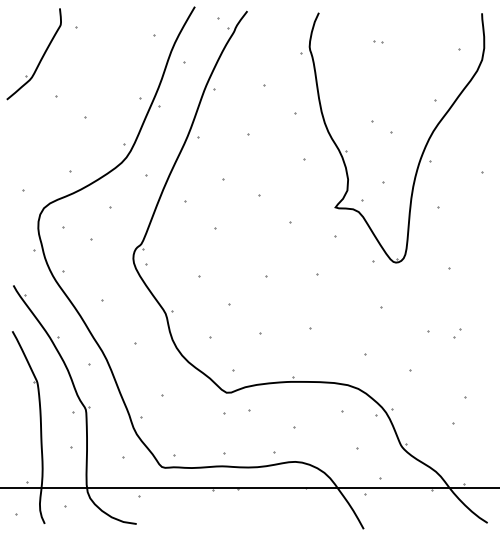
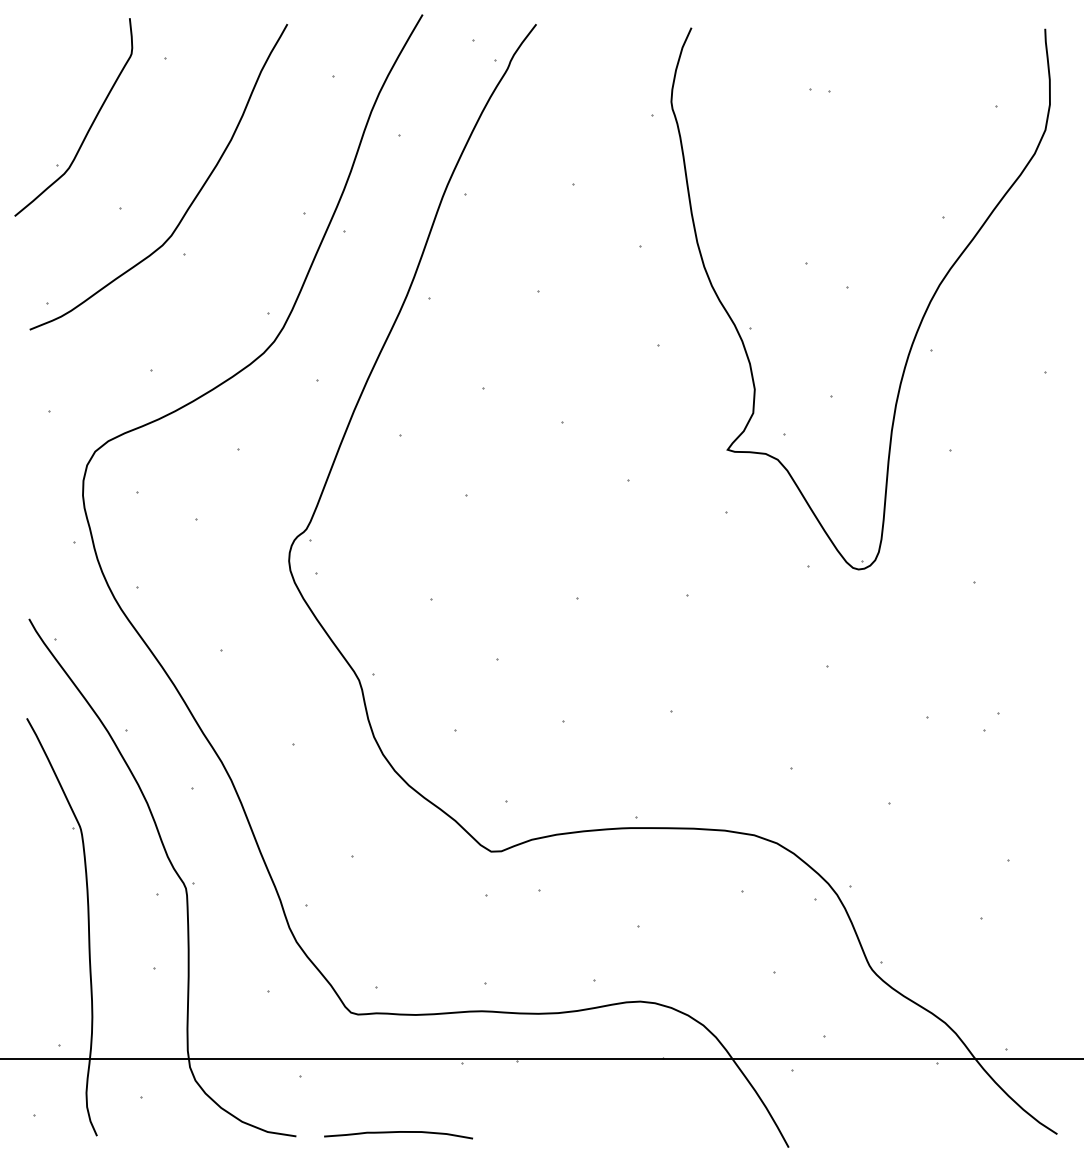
part: (89, 90) -> (193, 196), added
curve: (183, 522) -> (397, 1133), added

